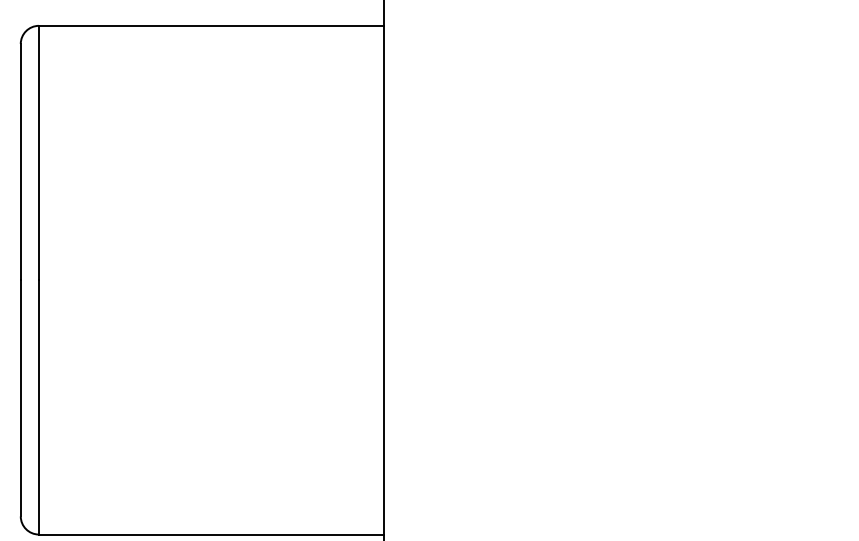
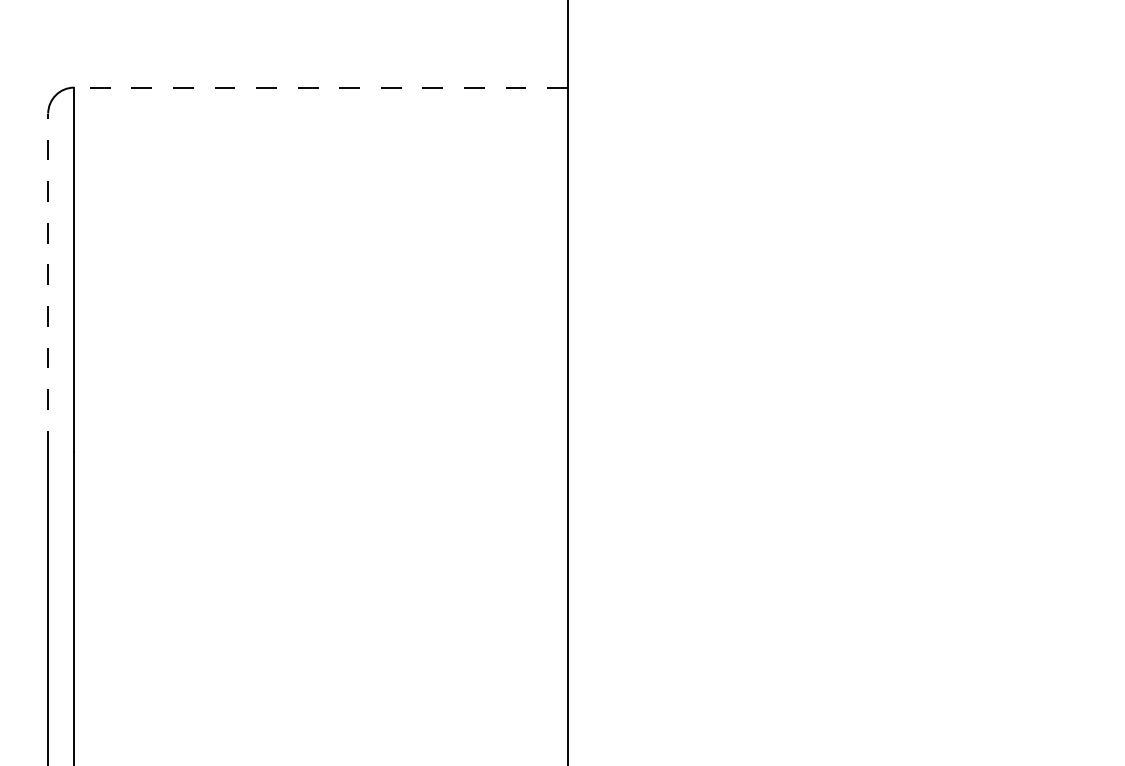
line: (211, 25) -> (321, 87), solid -> dashed
line: (20, 161) -> (47, 281), solid -> dashed

